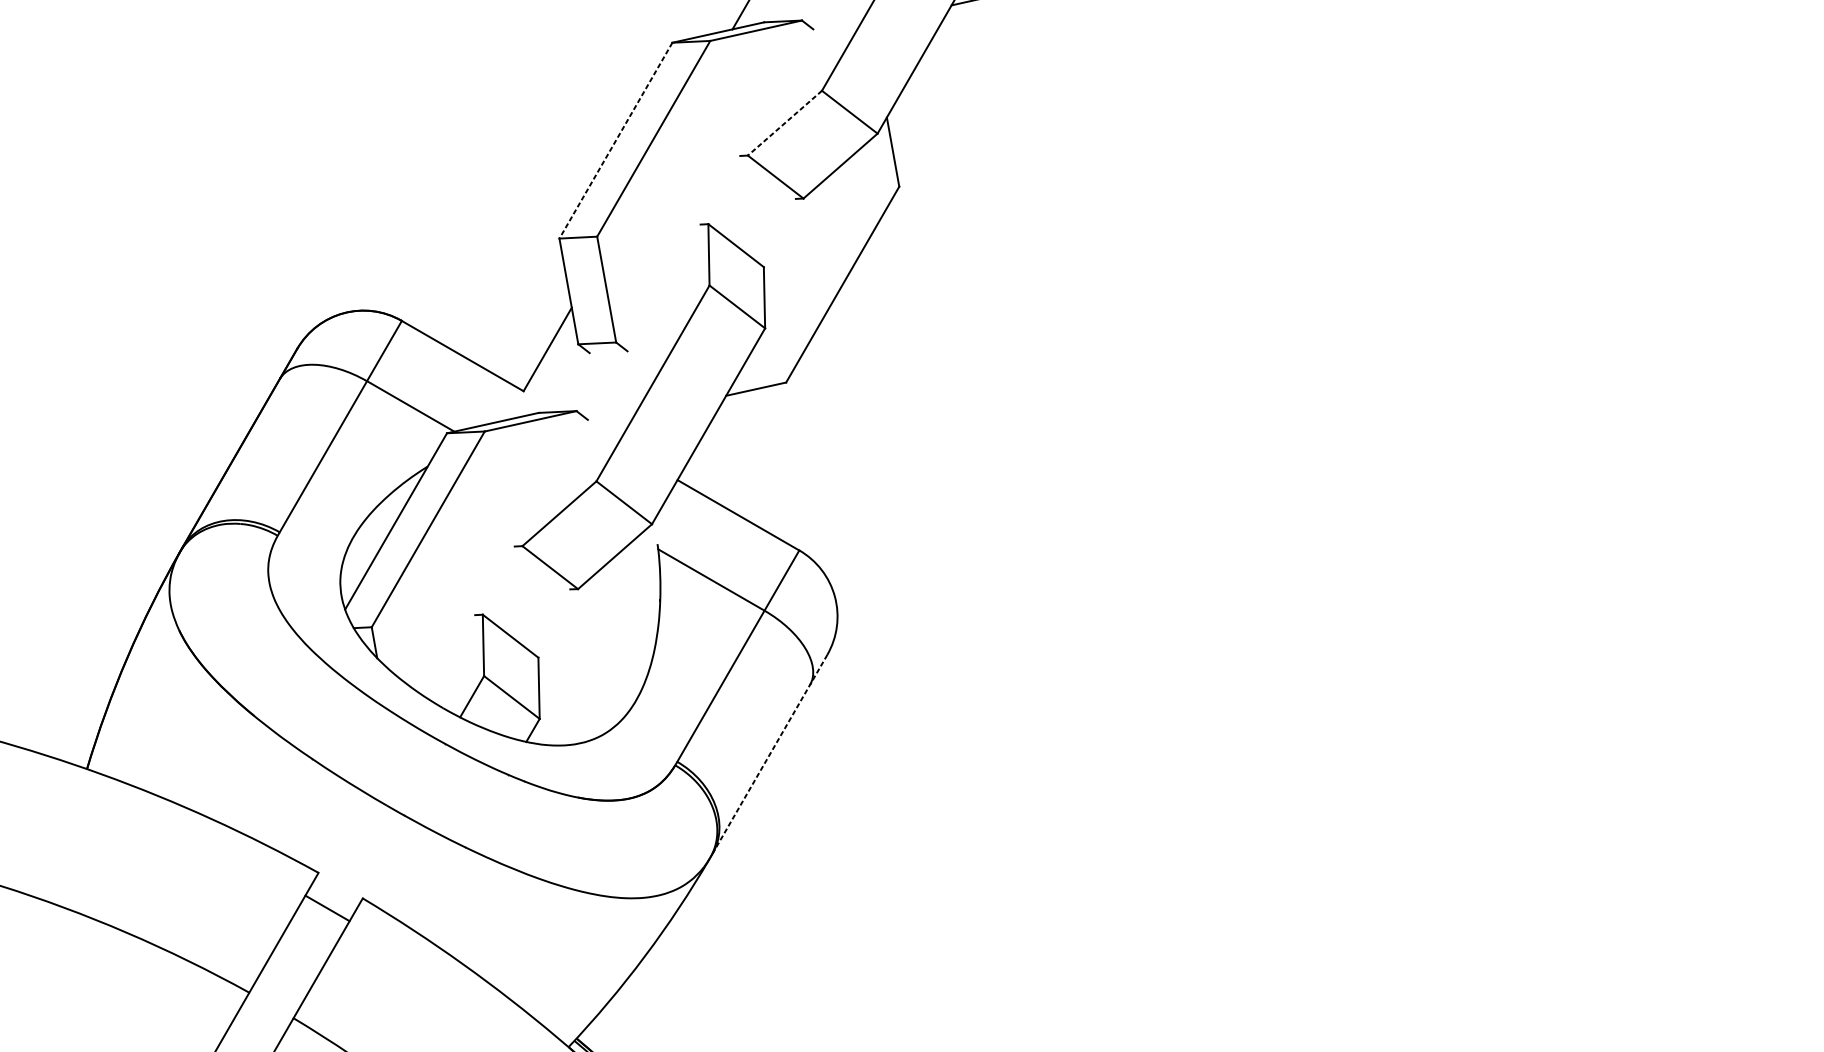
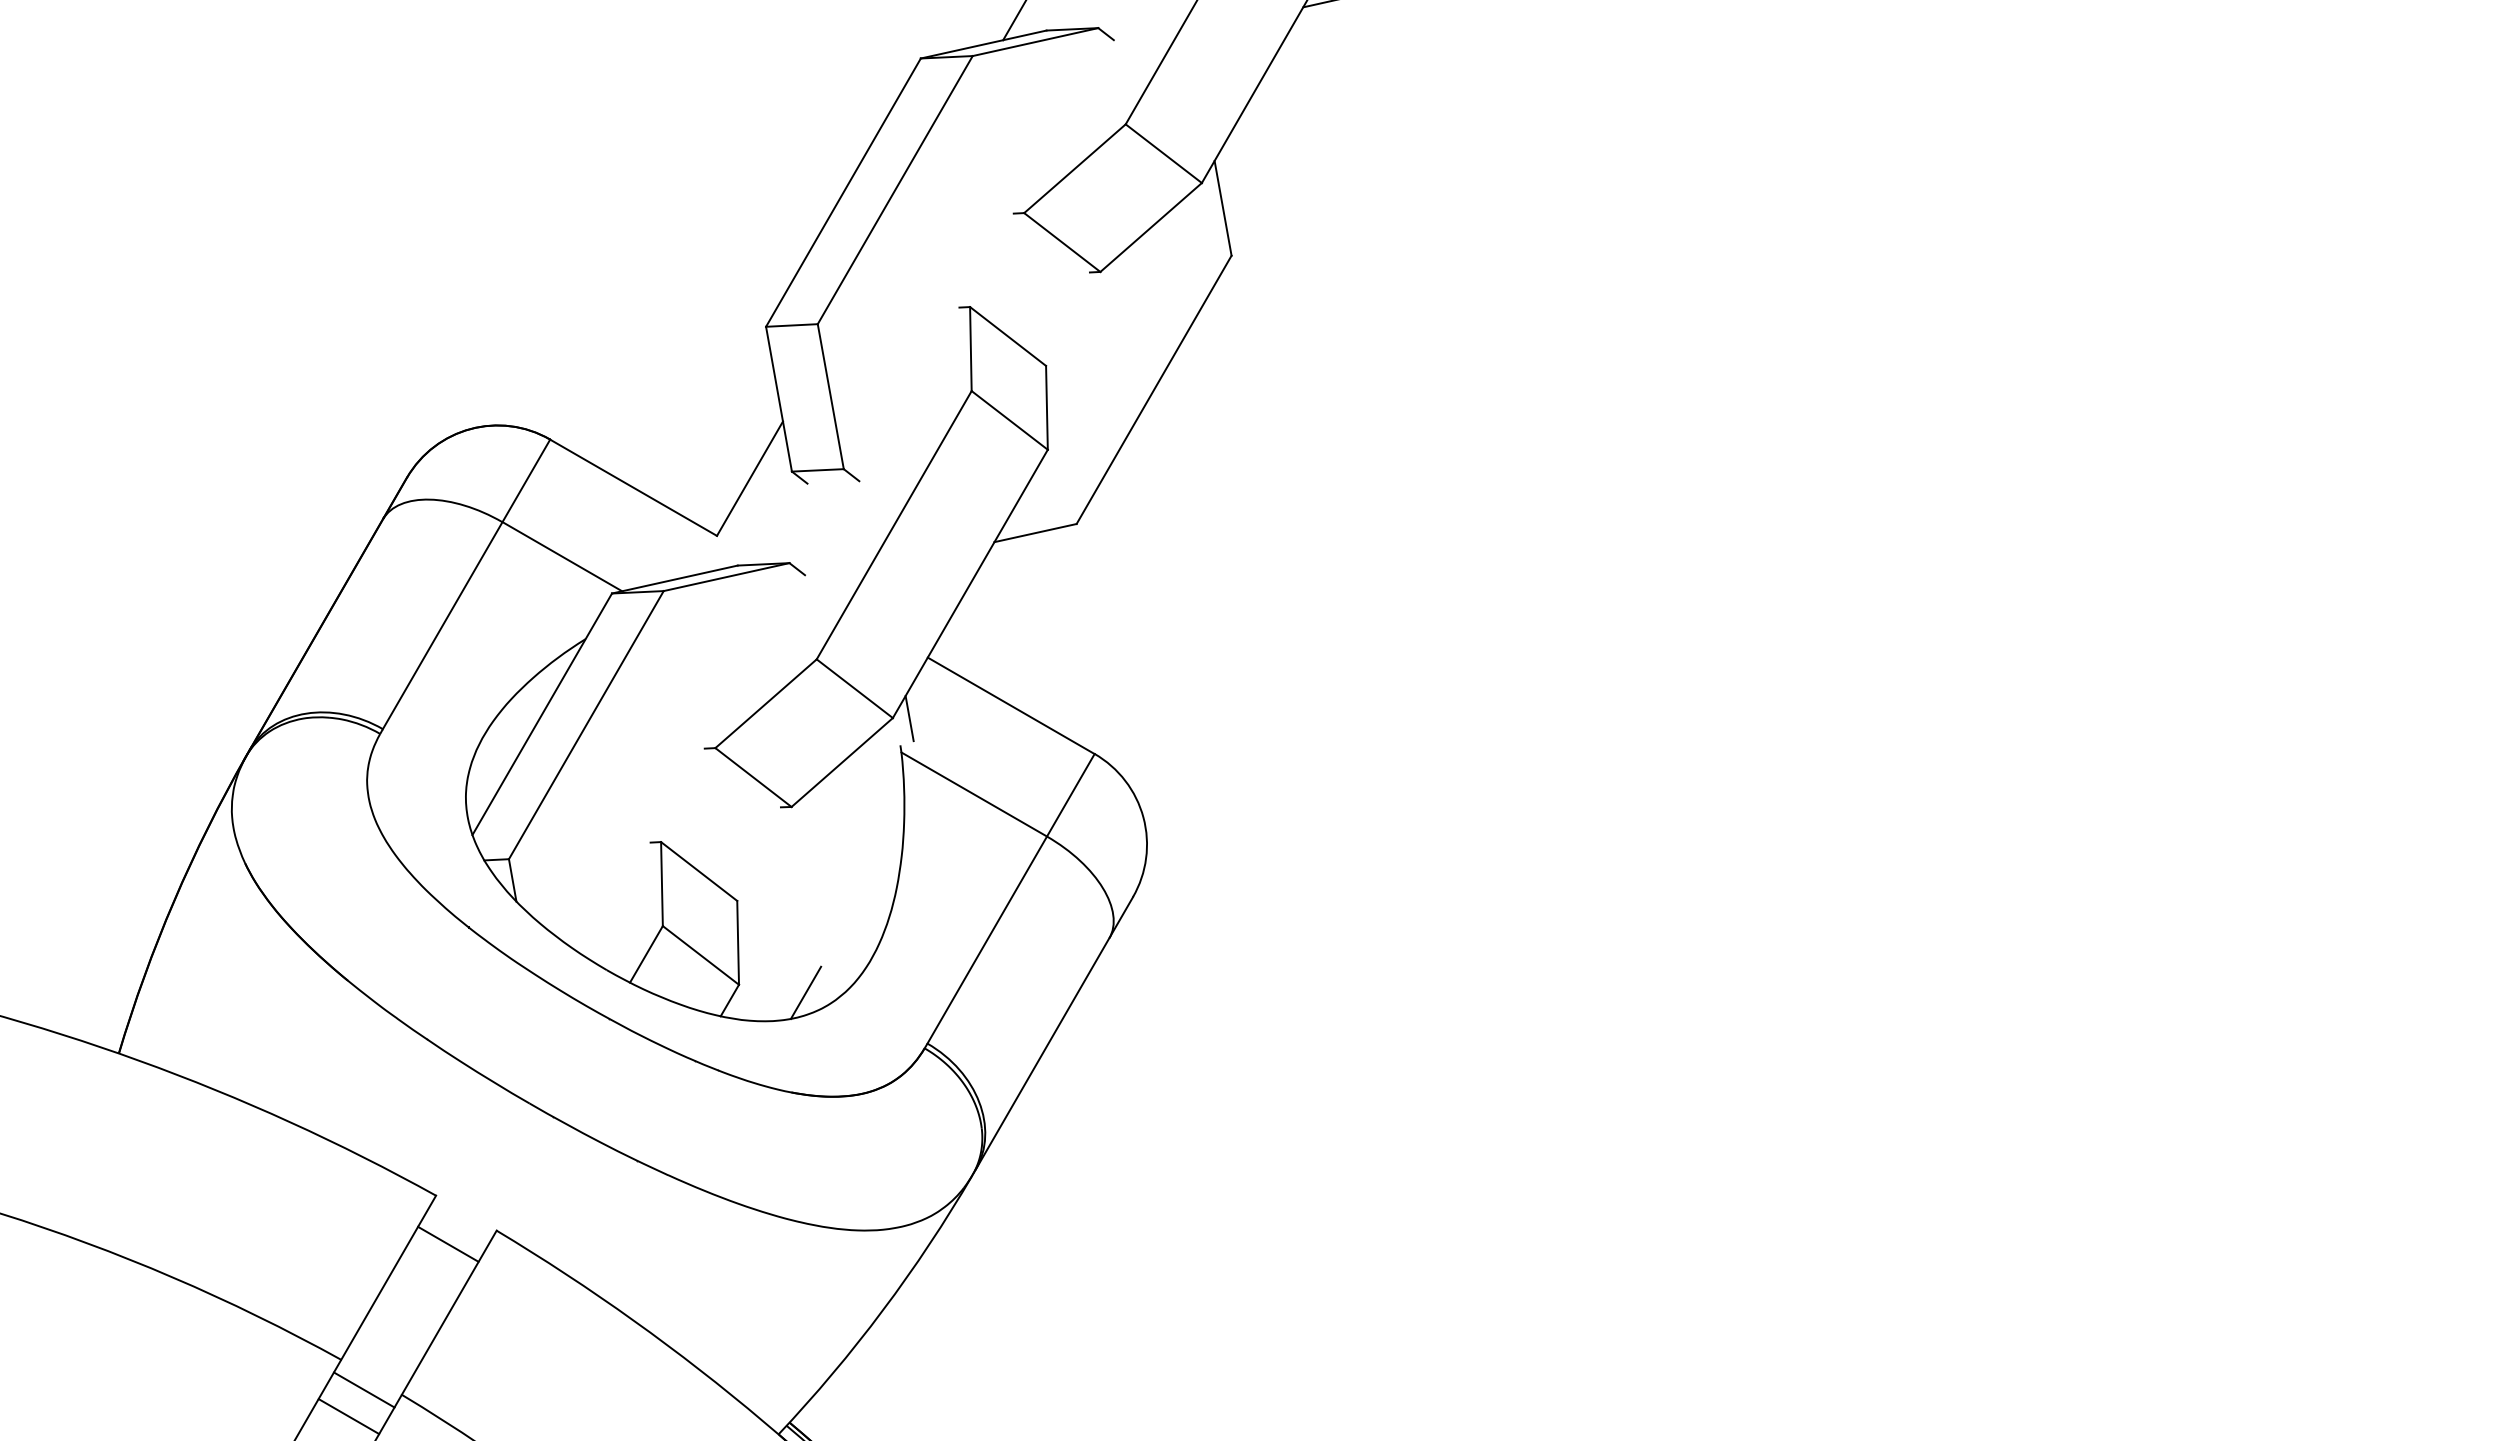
line: (784, 123) -> (1074, 169), dashed -> solid
line: (615, 140) -> (843, 192), dashed -> solid
line: (664, 524) -> (909, 718), added
line: (588, 724) -> (805, 992), added
line: (770, 754) -> (1054, 1033), dashed -> solid
line: (266, 1014) -> (364, 1389), added
line: (254, 1034) -> (348, 1416), added

